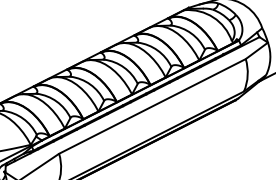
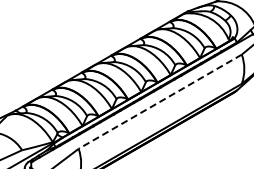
line: (151, 107) -> (159, 102), solid -> dashed

